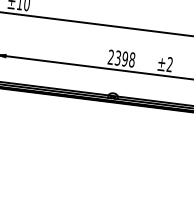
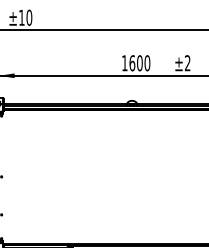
text: (121, 58) -> (136, 63), 2398 -> 1600

